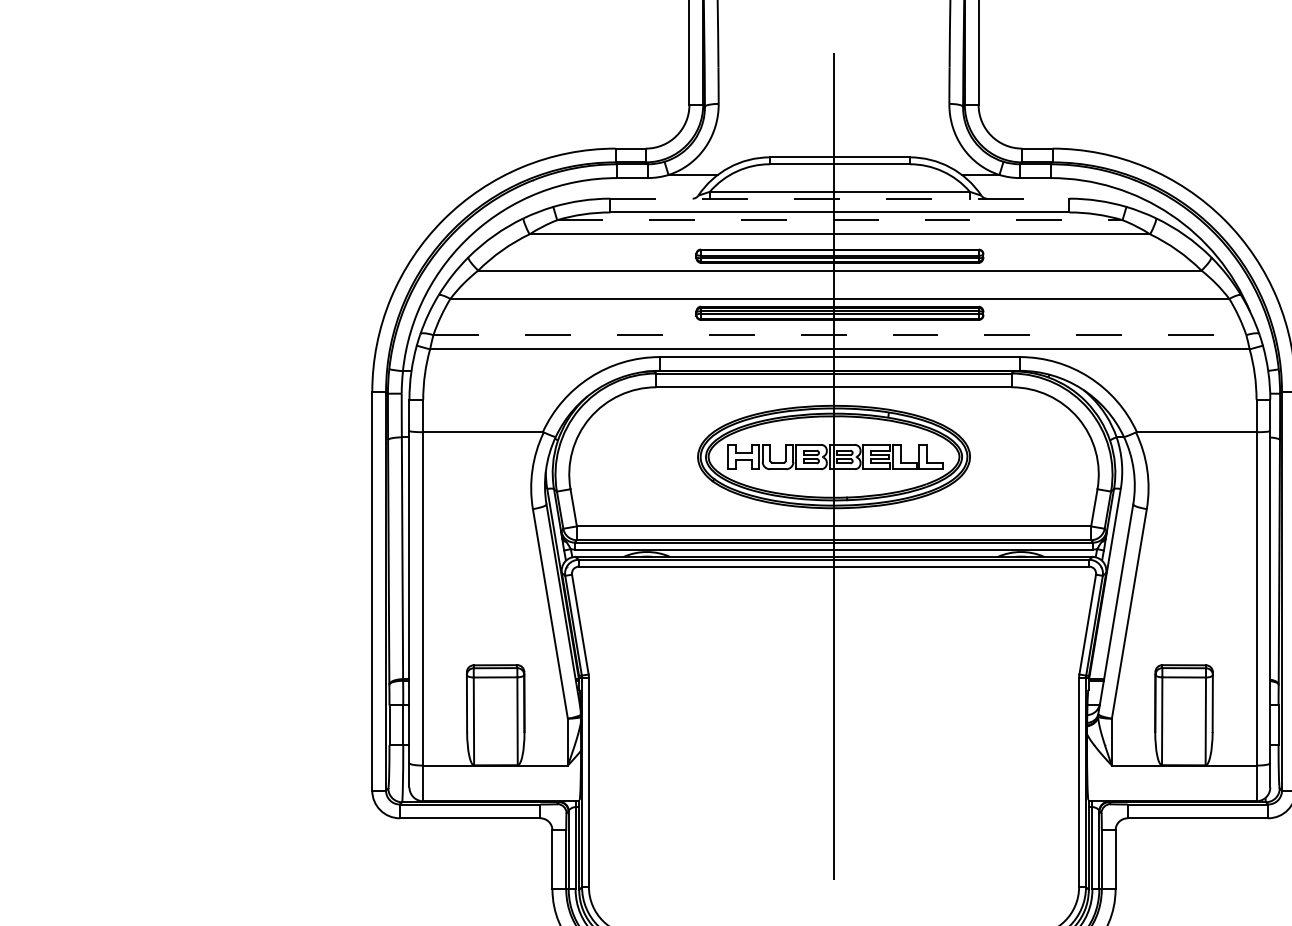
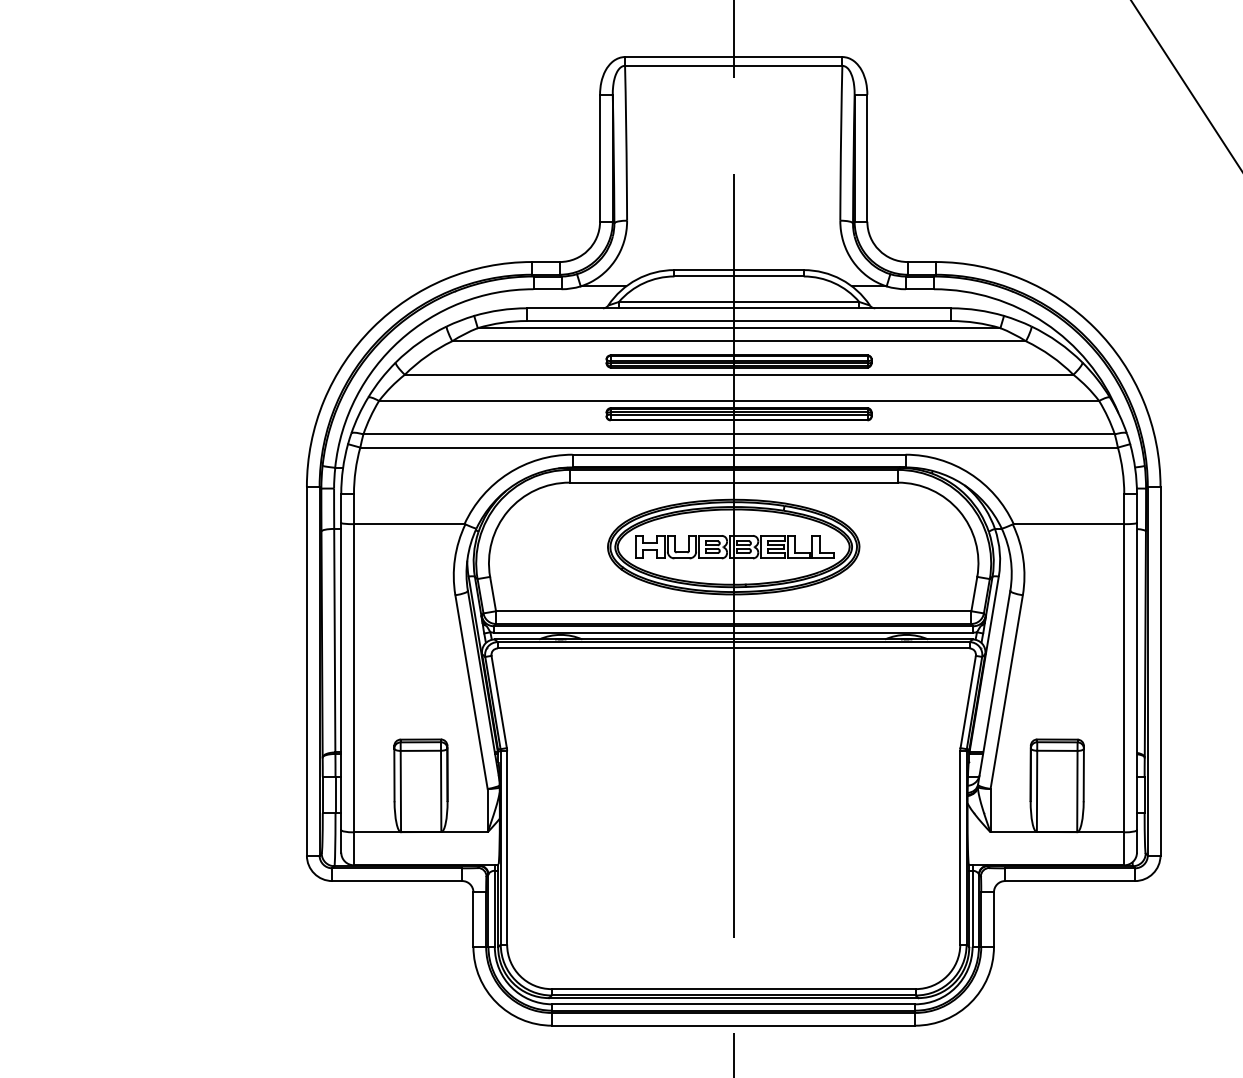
line: (840, 198) -> (739, 308), dashed -> solid
line: (840, 220) -> (739, 328), dashed -> solid
line: (840, 335) -> (739, 434), dashed -> solid

